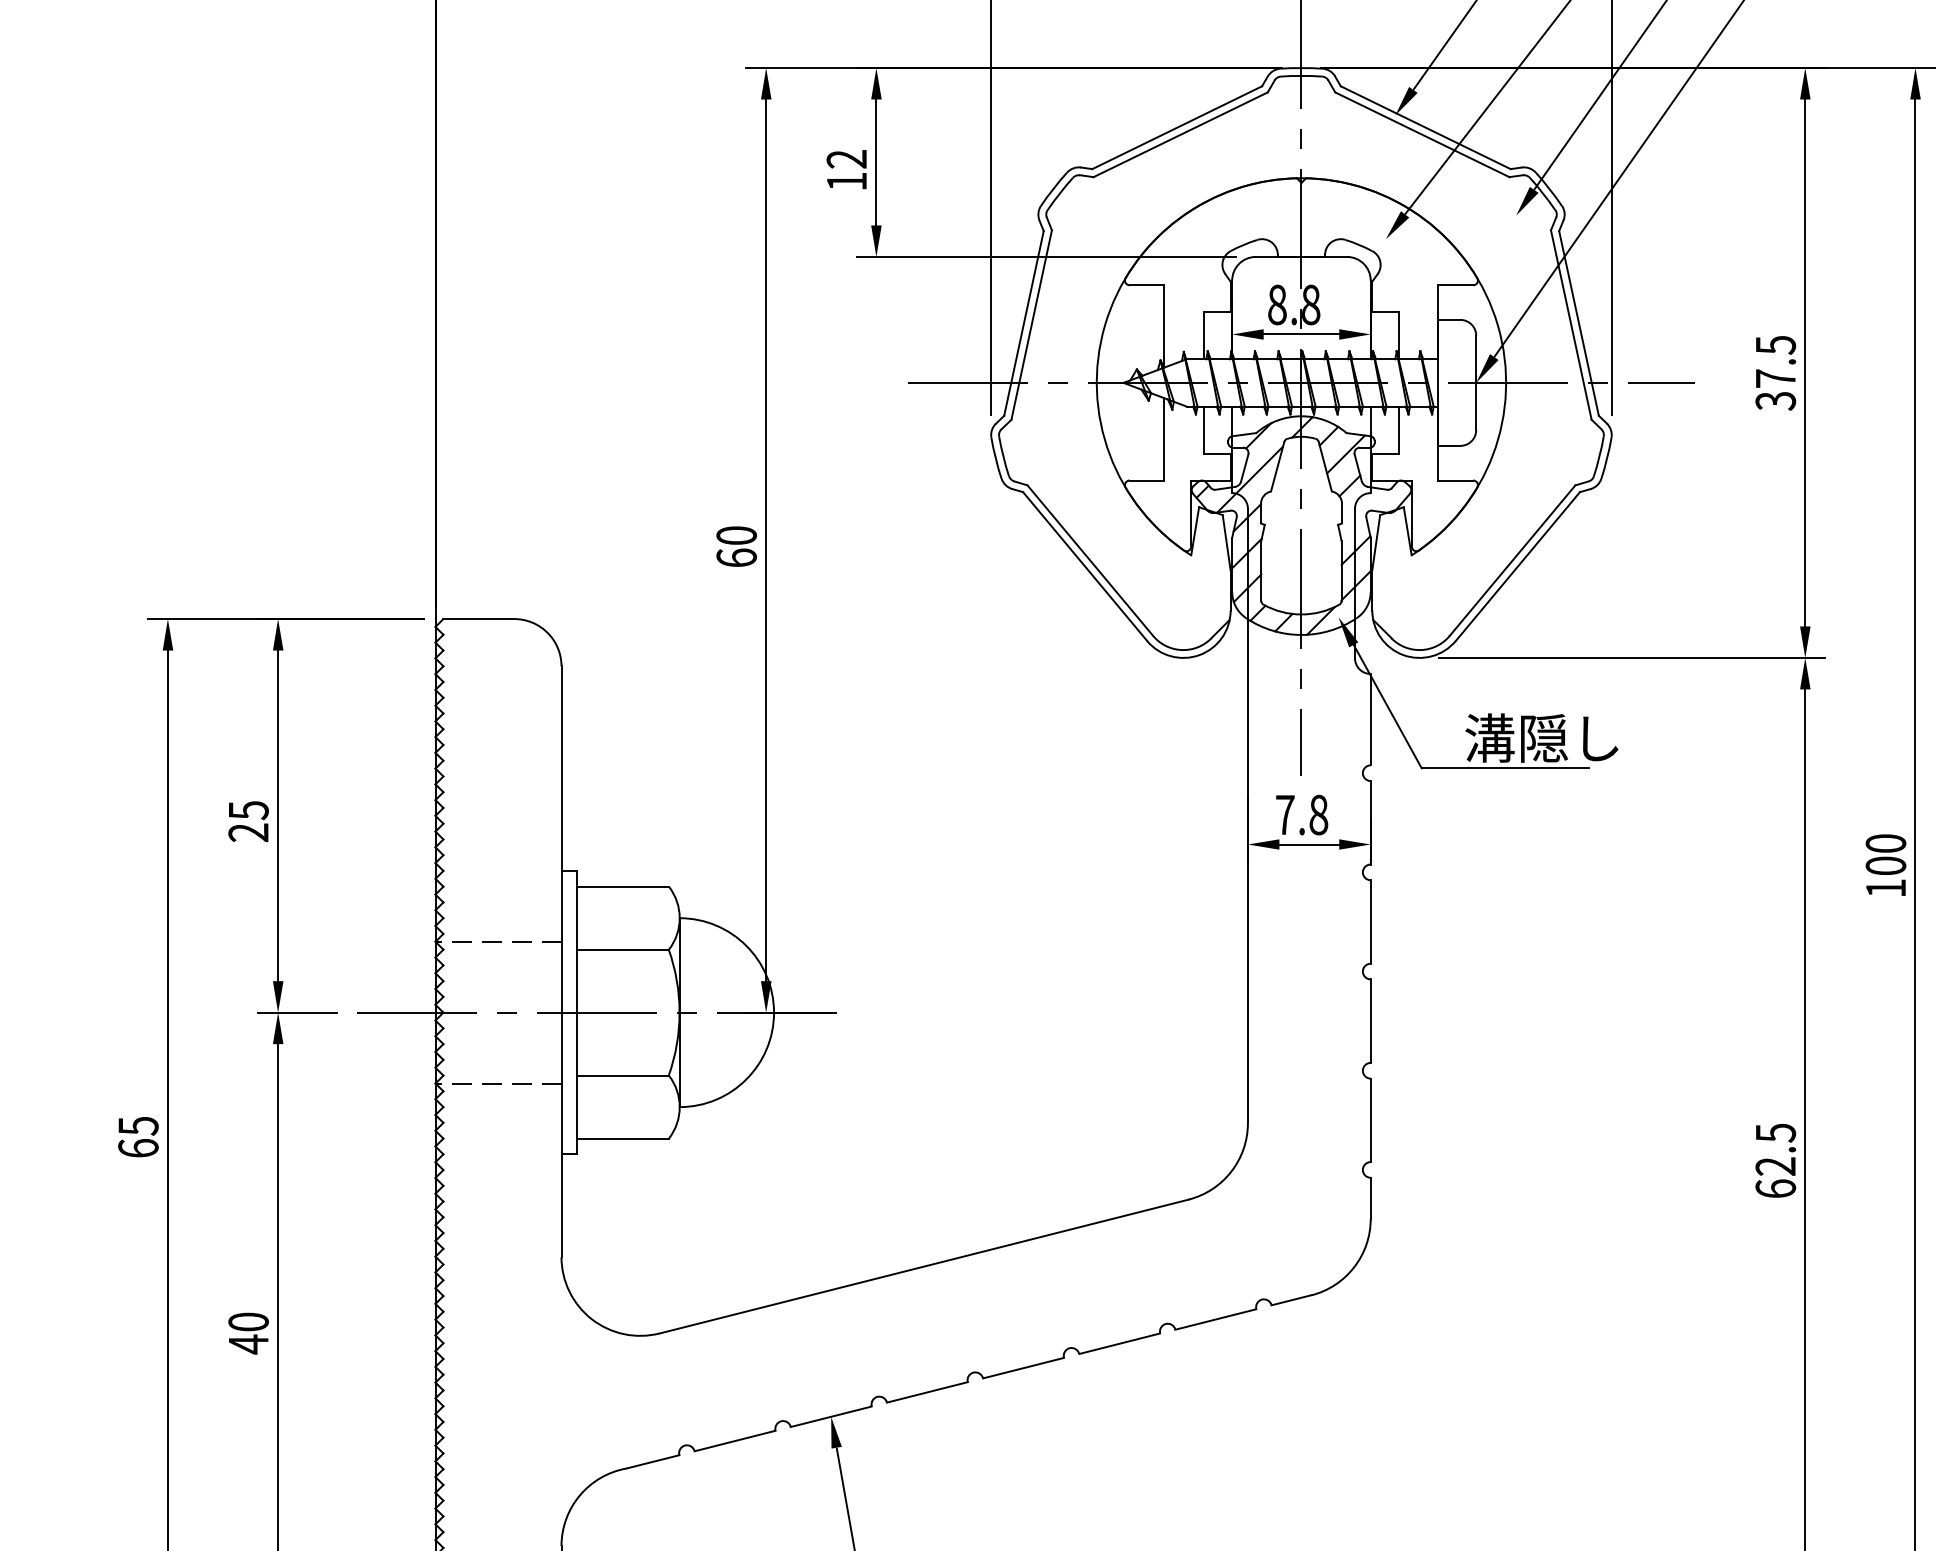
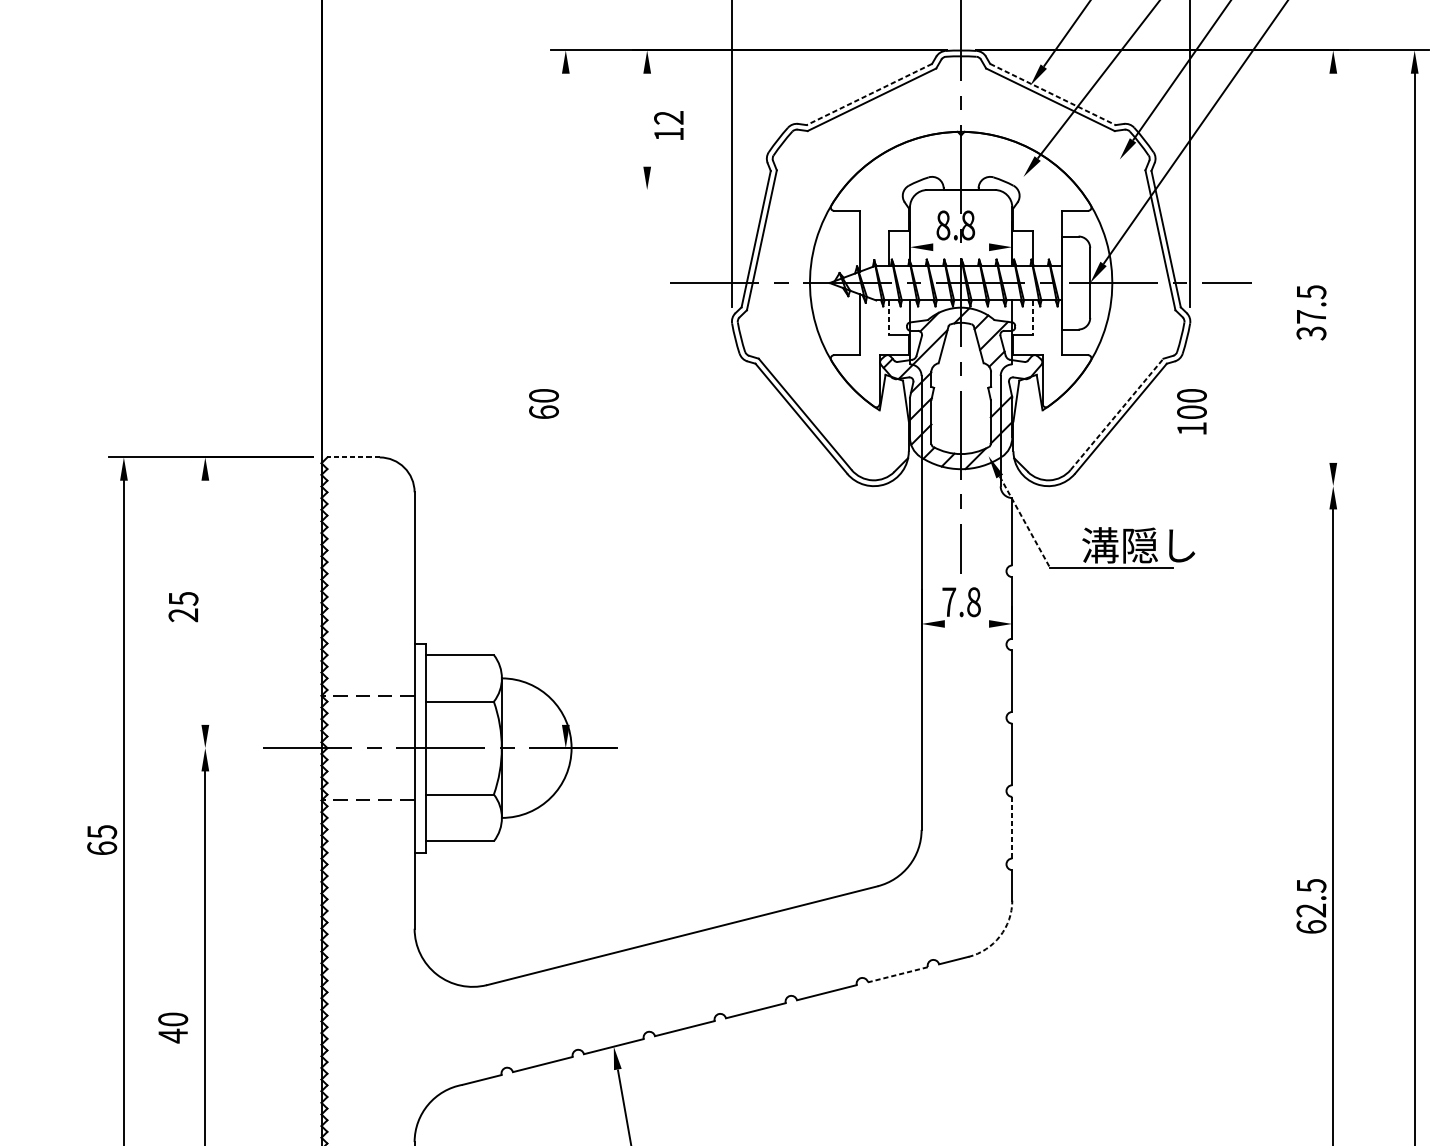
line: (1176, 127) -> (868, 94), solid -> dashed
line: (1426, 127) -> (1053, 94), solid -> dashed
line: (876, 162) -> (647, 120), removed
text: (846, 169) -> (668, 125), moved
line: (1046, 256) -> (772, 189), removed
line: (1301, 334) -> (961, 247), removed
line: (1805, 362) -> (1333, 267), removed
text: (1775, 373) -> (1311, 313), moved
line: (1203, 430) -> (888, 318), solid -> dashed
line: (1399, 430) -> (1033, 318), solid -> dashed
line: (766, 540) -> (566, 399), removed
line: (1512, 560) -> (1117, 414), solid -> dashed
line: (478, 619) -> (353, 457), solid -> dashed
line: (1631, 657) -> (1204, 485), removed
line: (1387, 707) -> (1024, 522), solid -> dashed
line: (278, 815) -> (205, 602), removed
line: (1309, 844) -> (967, 623), removed
text: (1885, 864) -> (1191, 411), moved
line: (297, 1012) -> (219, 748), removed
line: (1370, 1120) -> (1012, 827), solid -> dashed
text: (1775, 1160) -> (1311, 906), moved
arc: (1354, 1267) -> (1000, 936), solid -> dashed
line: (1215, 1319) -> (897, 974), solid -> dashed
text: (248, 1333) -> (173, 1027), moved

